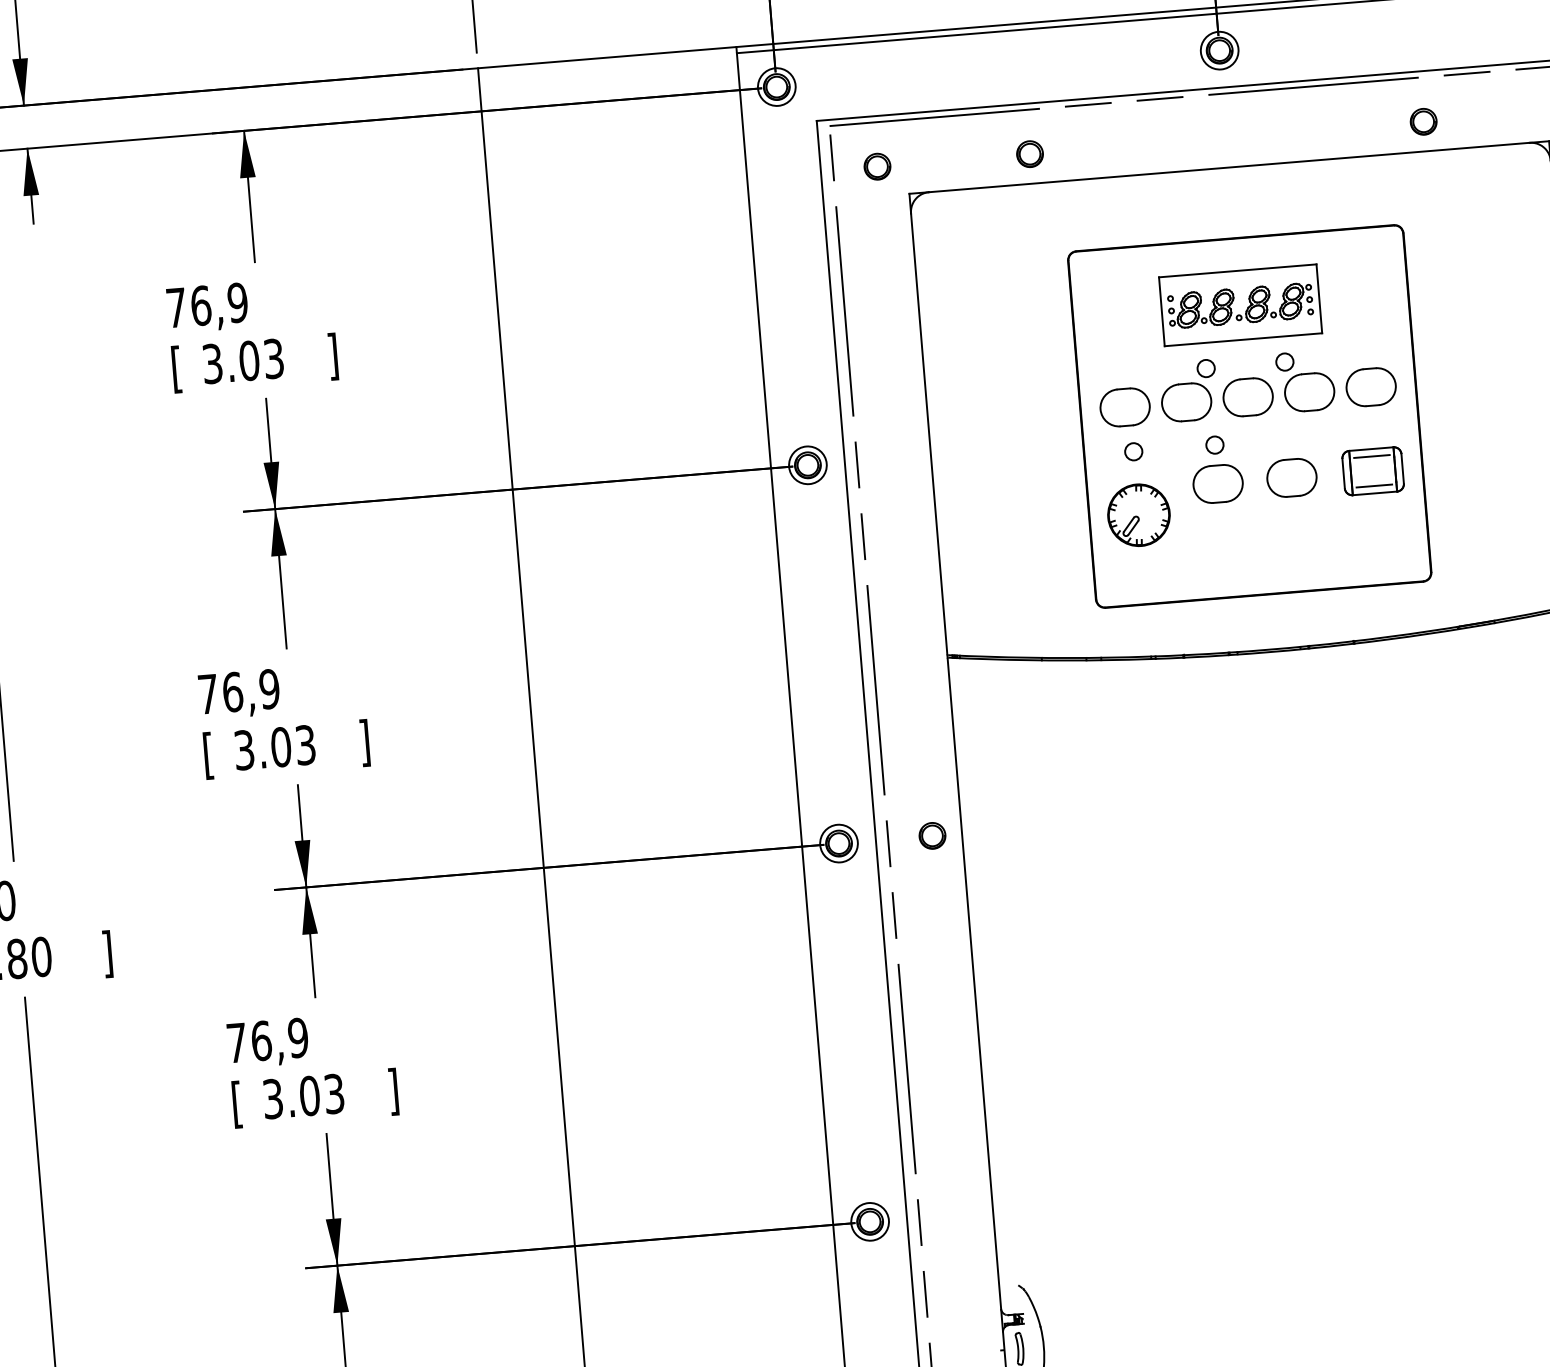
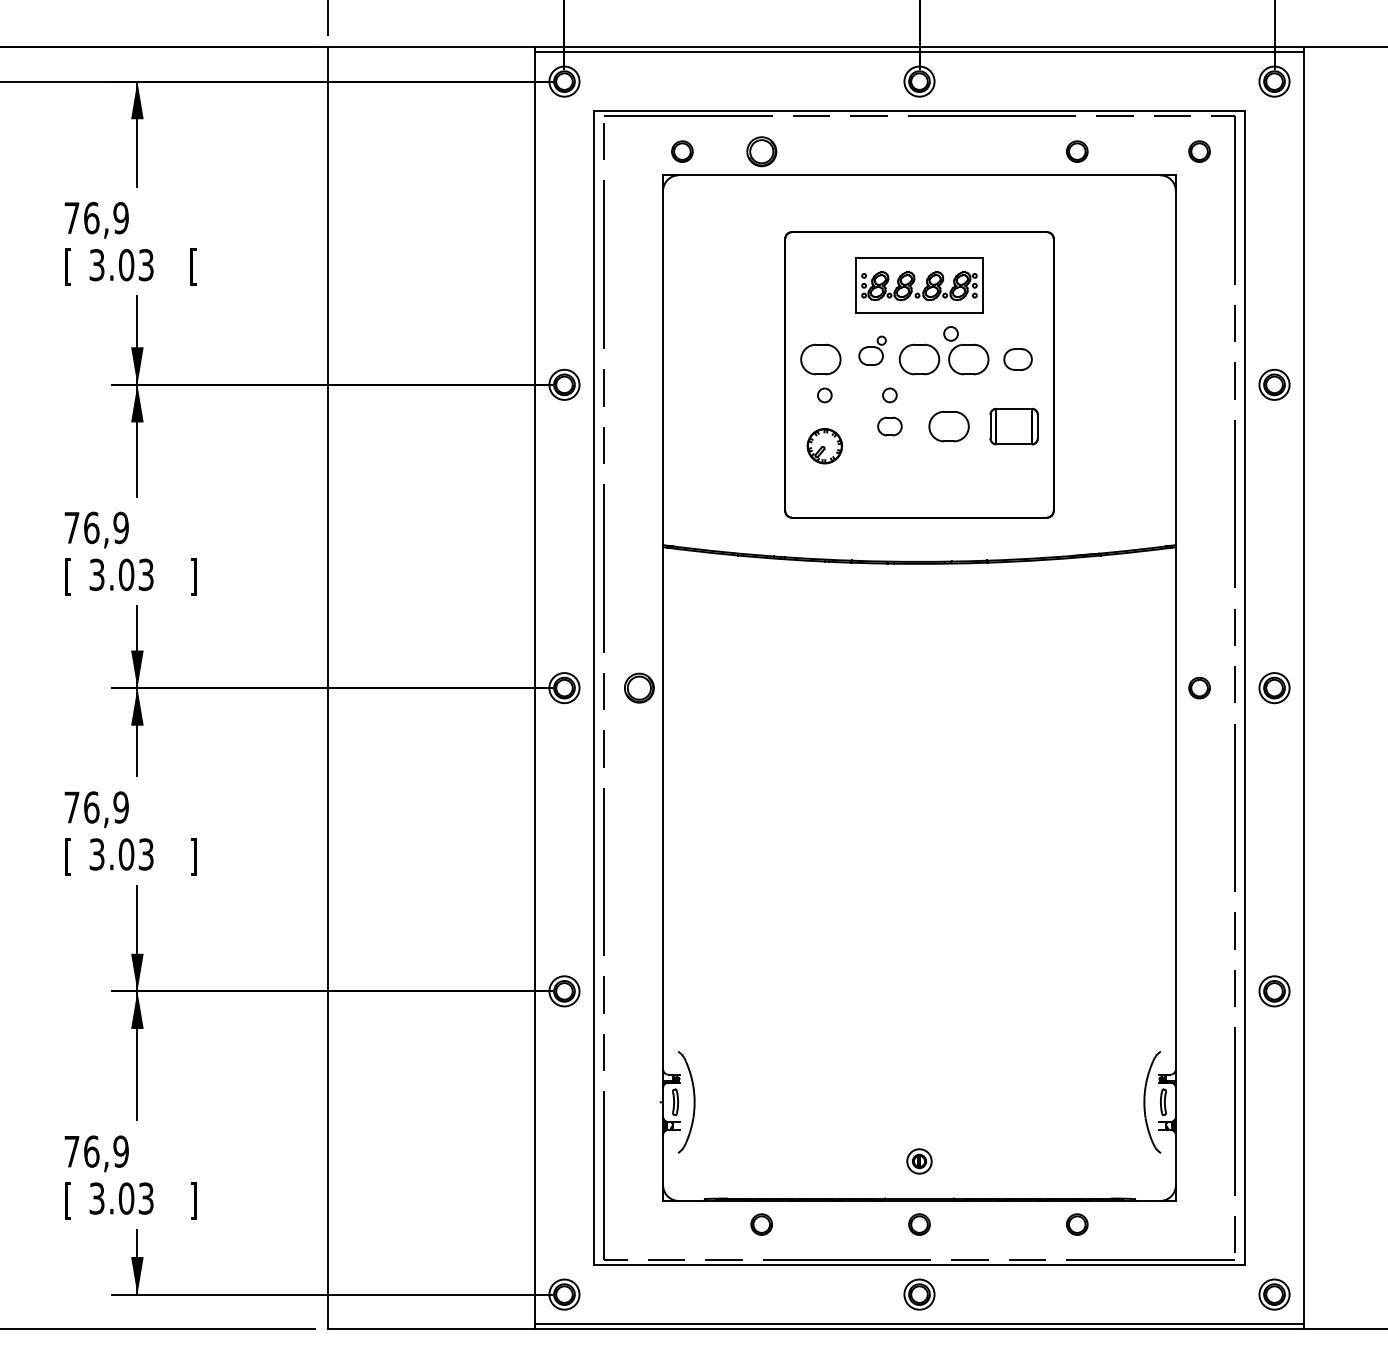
part: (1029, 154) -> (761, 151), size x1.4
part: (877, 166) -> (682, 151), moved
text: (333, 355) -> (193, 266), ] -> [
part: (1370, 387) -> (1017, 359), size x0.7
part: (1188, 390) -> (872, 350), size x0.6
line: (1371, 456) -> (1013, 414), removed
part: (1217, 483) -> (889, 426), size x0.6
line: (1373, 486) -> (1013, 438), removed
part: (1138, 514) -> (824, 445), size x0.7
part: (932, 835) -> (639, 687), size x1.4

